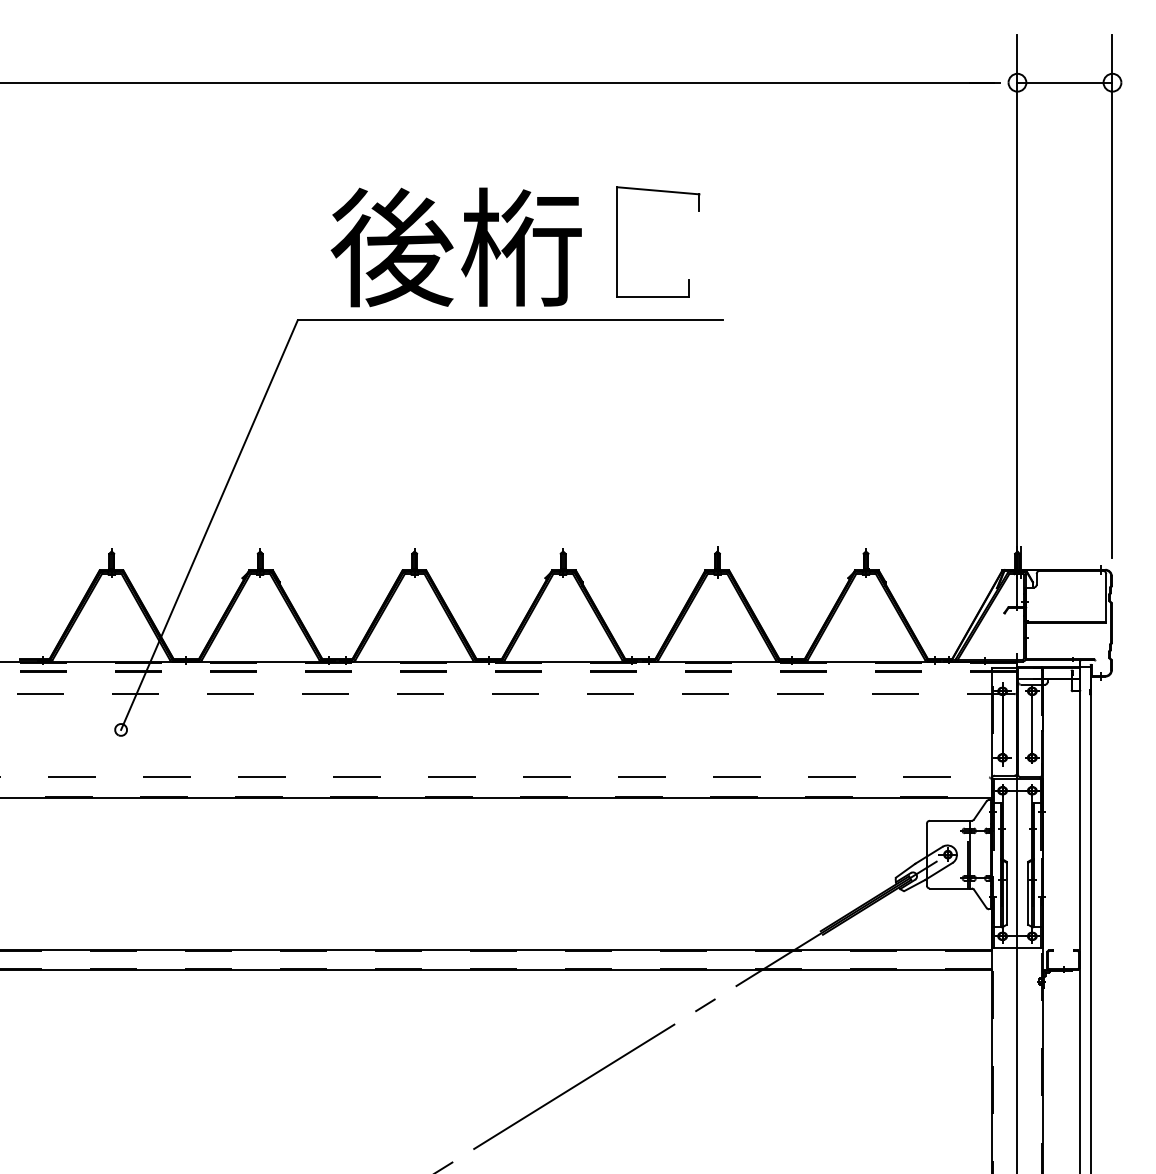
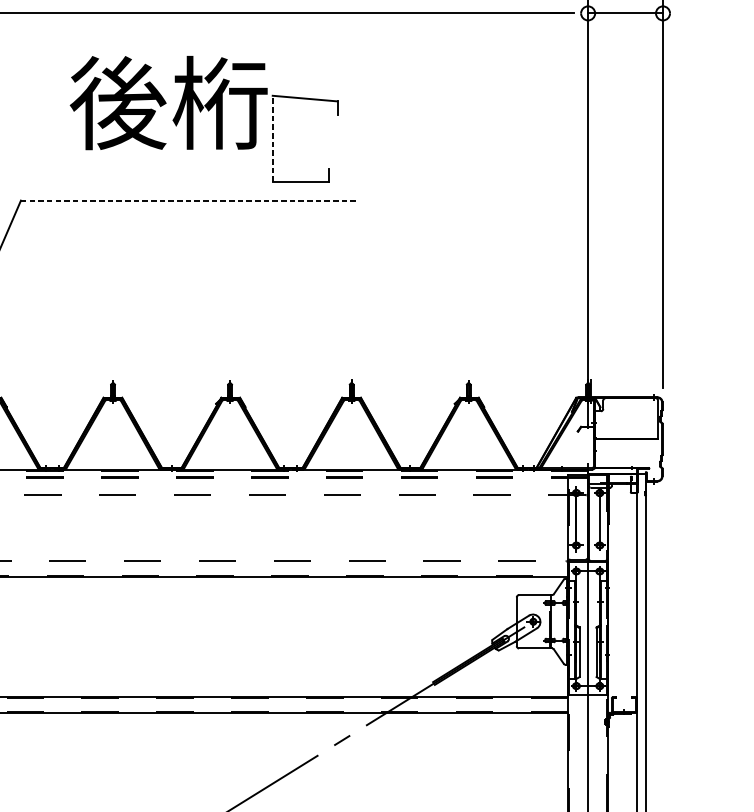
line: (617, 241) -> (272, 138), solid -> dashed
text: (455, 247) -> (168, 103), moved
line: (510, 320) -> (188, 200), solid -> dashed

